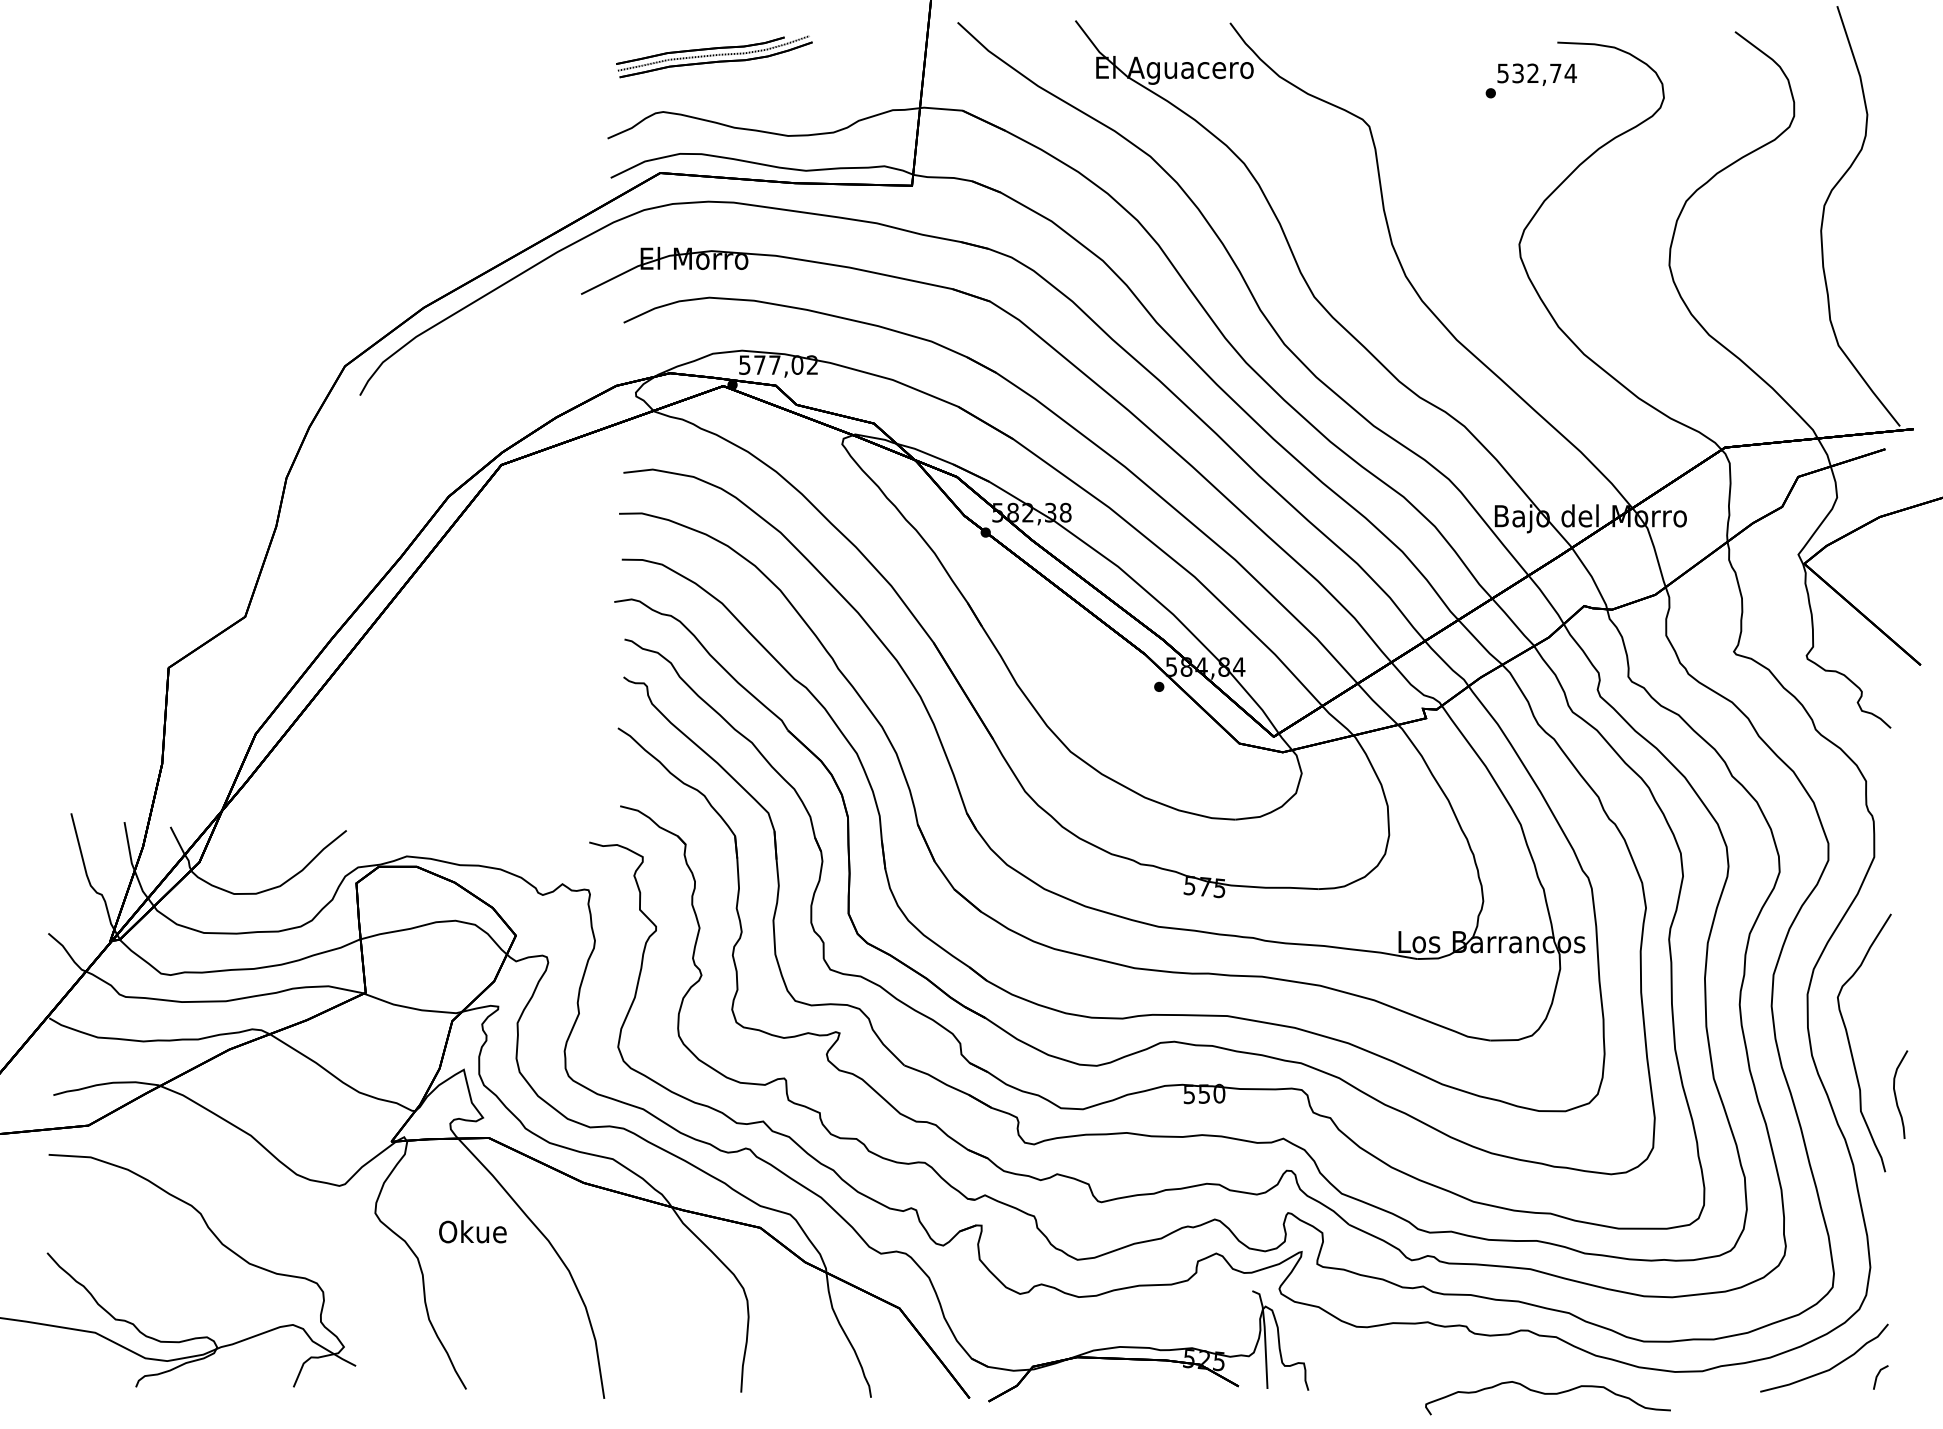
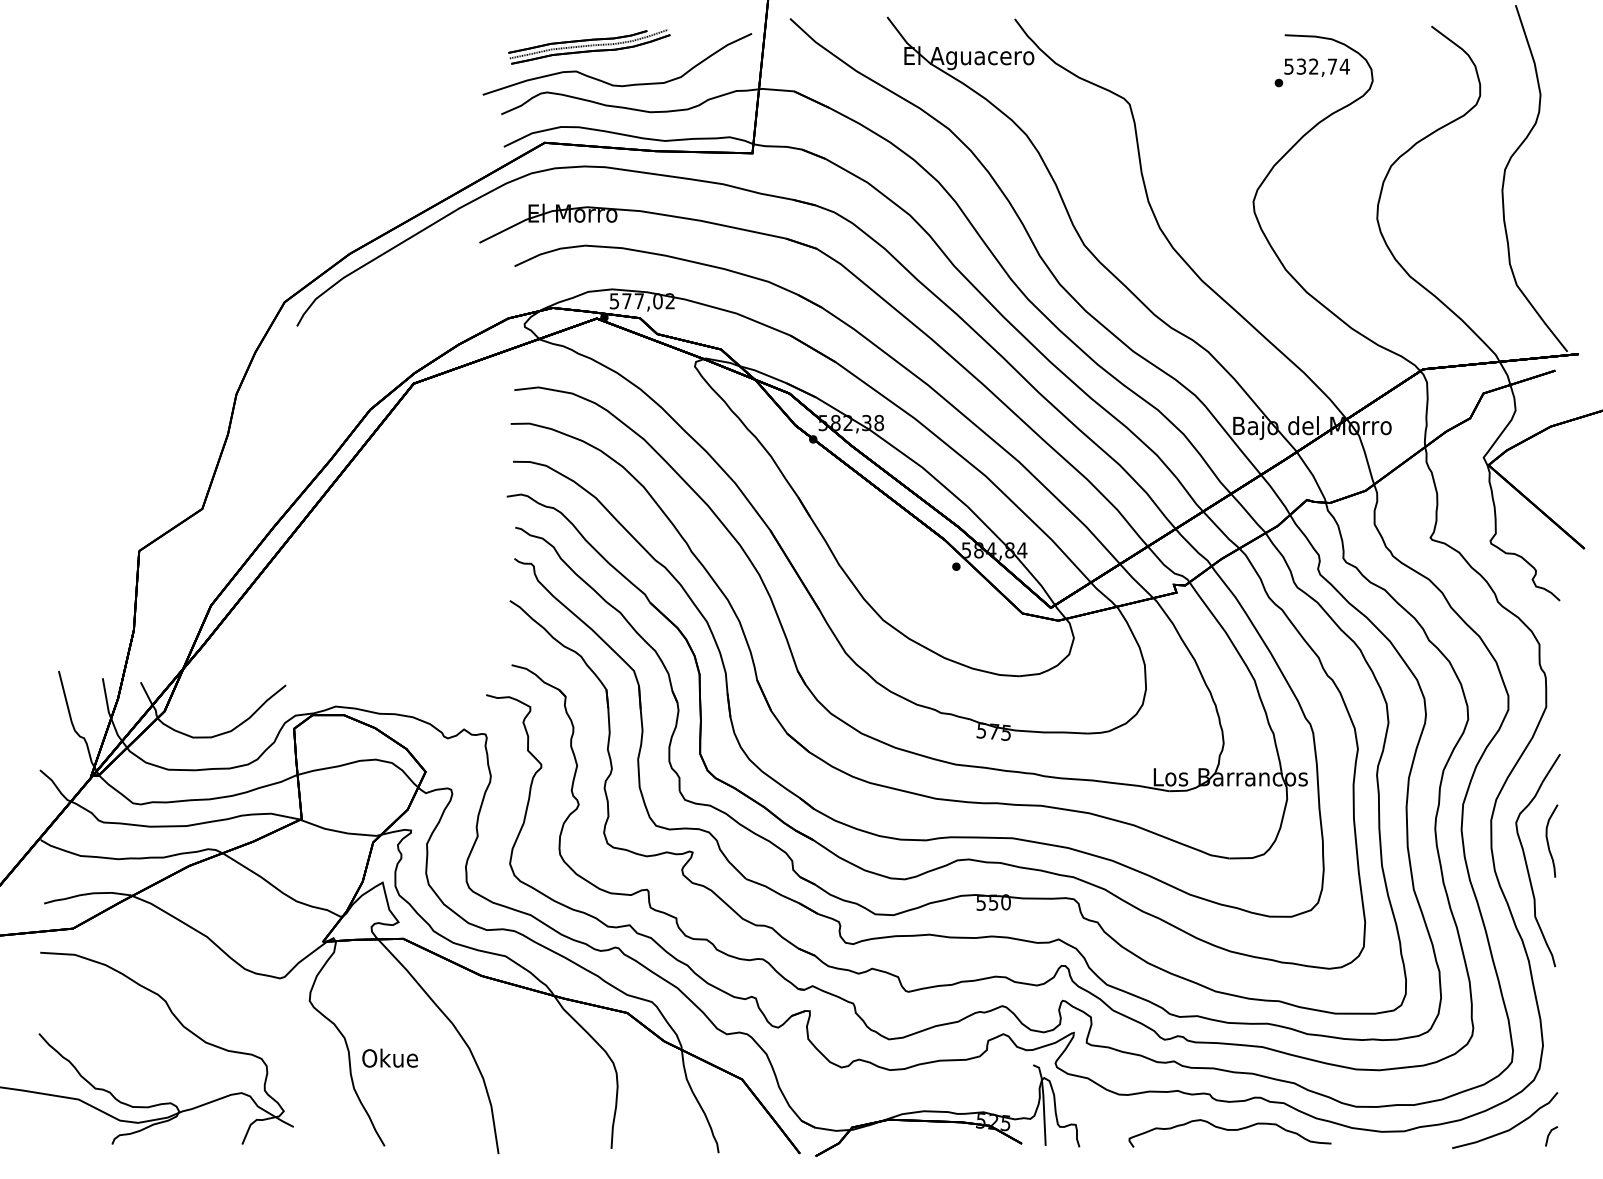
text: (1530, 80) -> (1311, 72), moved
curve: (747, 102) -> (616, 84), added
curve: (1896, 1093) -> (1548, 840), moved
text: (473, 1230) -> (390, 1057), moved
curve: (1547, 1394) -> (1229, 1130), moved

